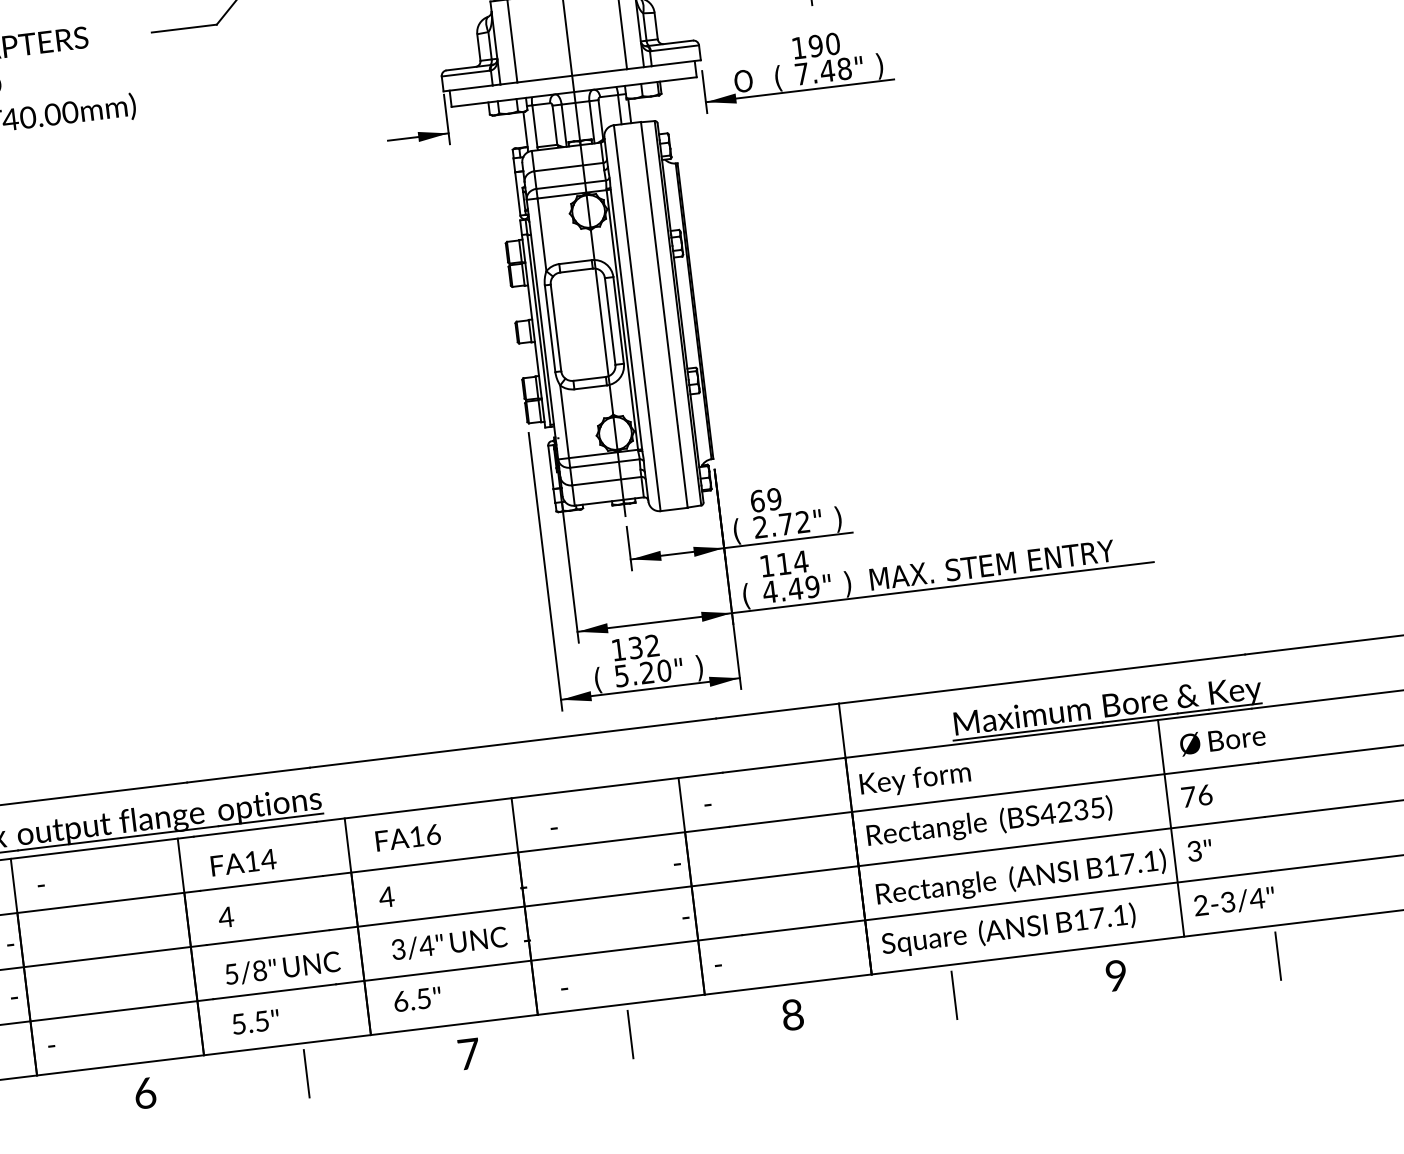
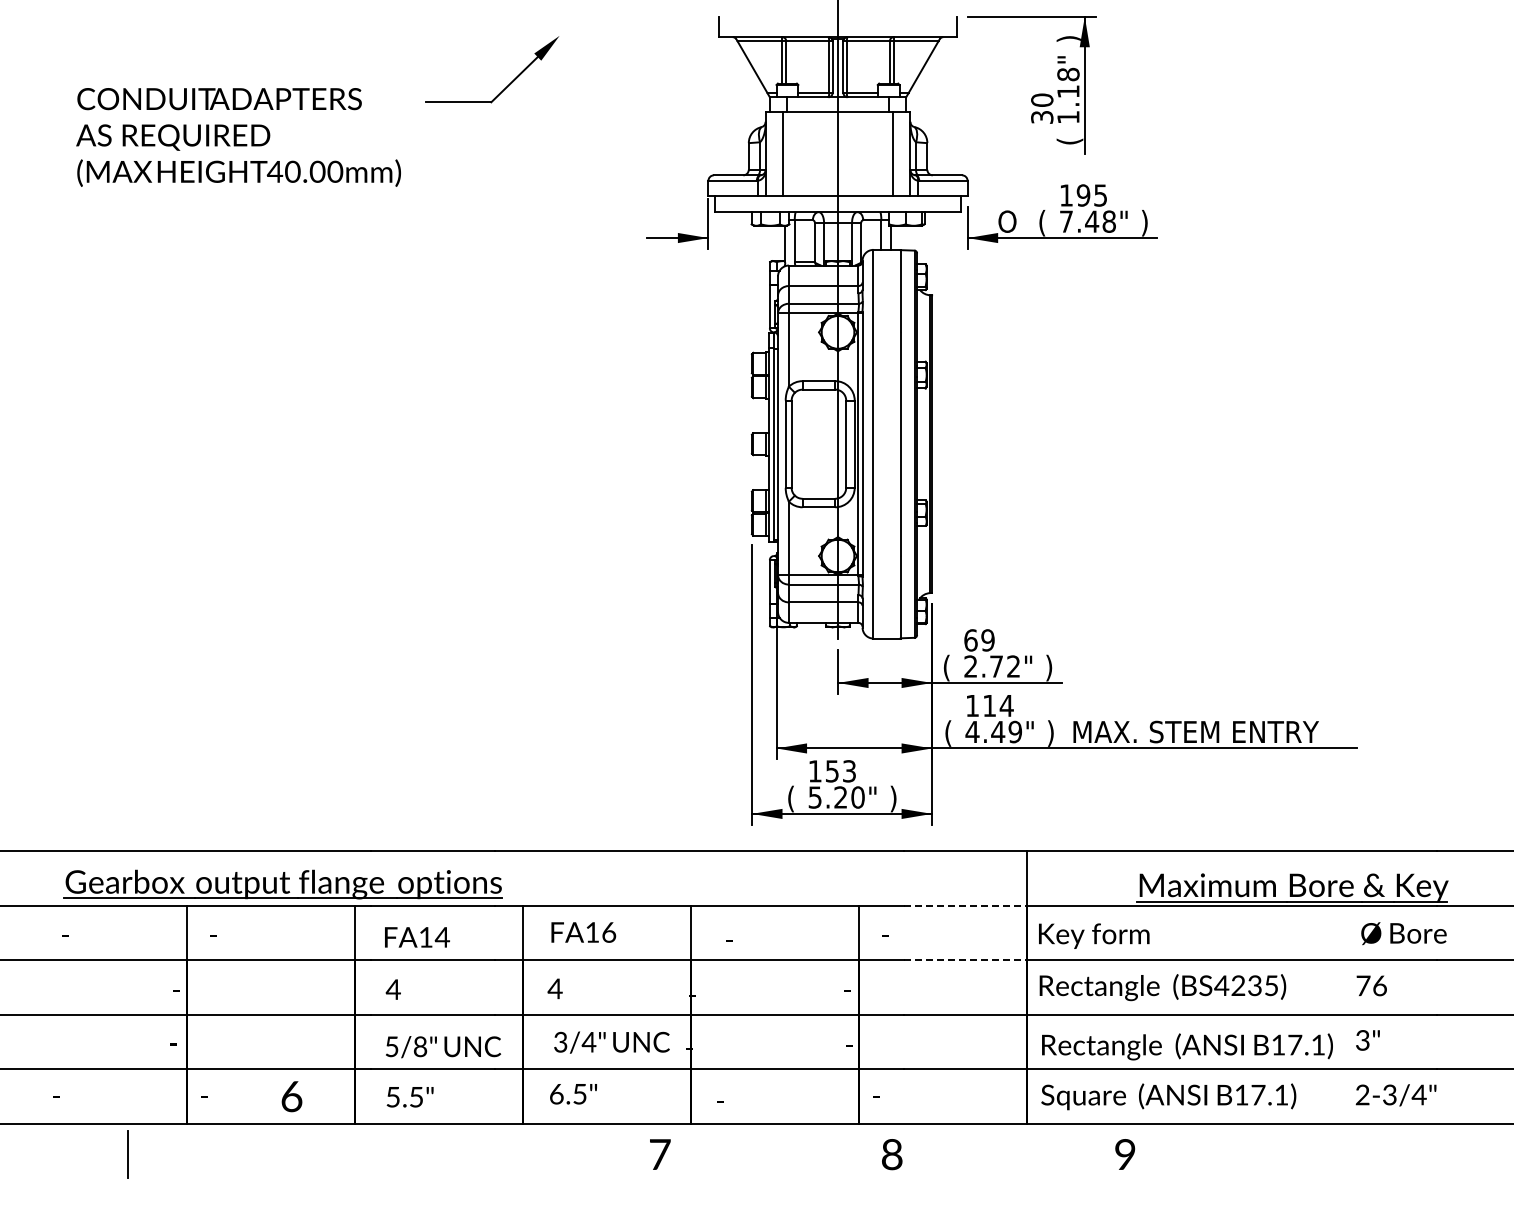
text: (832, 44) -> (1100, 195), 190 -> 195
text: (643, 647) -> (840, 771), 132 -> 153
line: (784, 765) -> (965, 905), solid -> dashed
line: (790, 819) -> (965, 960), solid -> dashed
line: (1171, 827) -> (1342, 1014), removed
line: (1278, 956) -> (1433, 1154), removed
text: (1116, 975) -> (1125, 1154), moved
line: (953, 995) -> (1106, 1154), removed
text: (793, 1014) -> (892, 1154), moved
line: (630, 1034) -> (780, 1154), removed
text: (469, 1053) -> (660, 1154), moved
line: (306, 1073) -> (454, 1154), removed
text: (144, 1093) -> (291, 1096), moved

